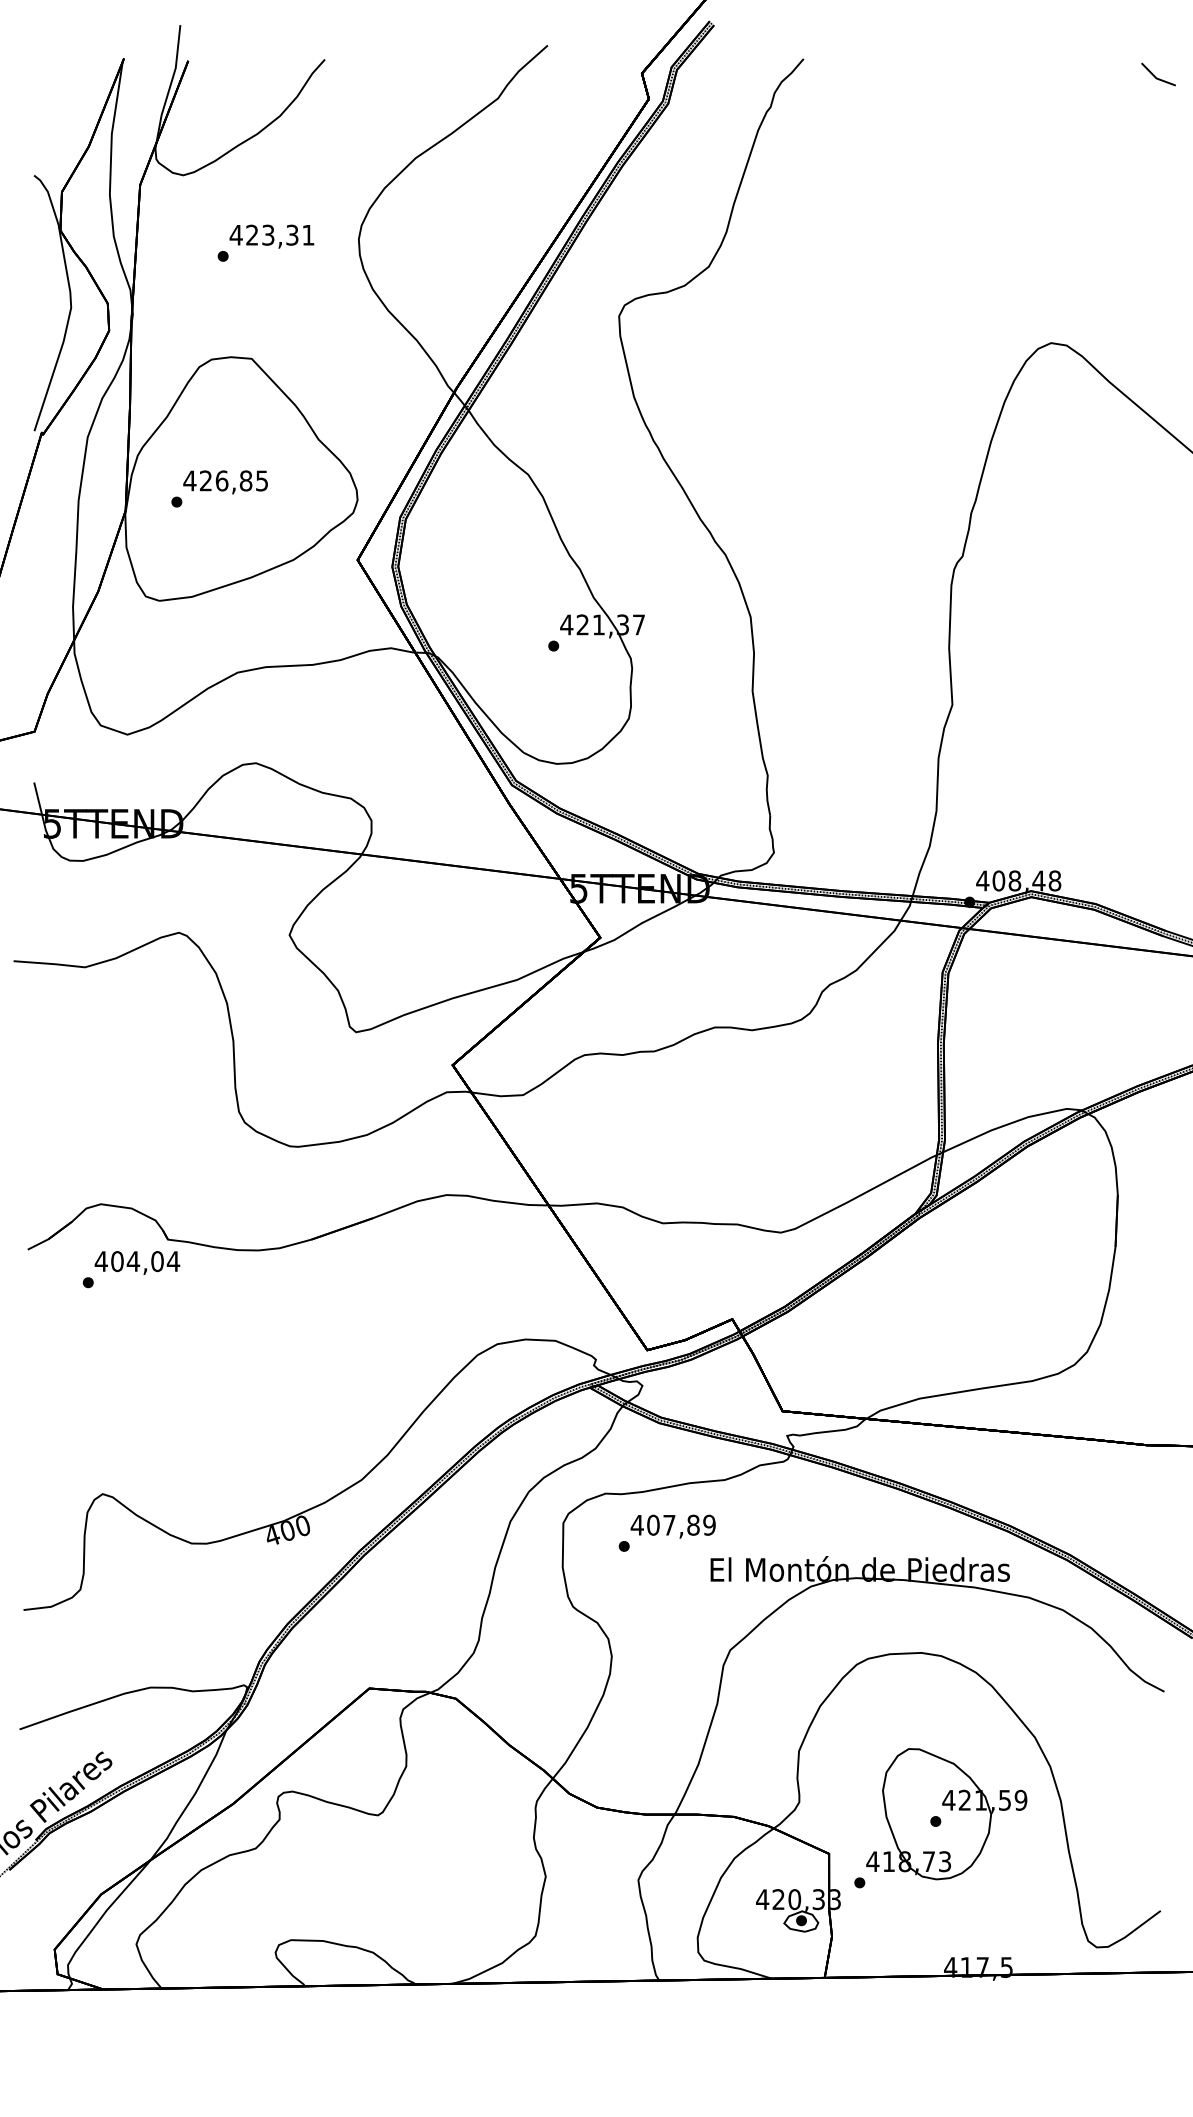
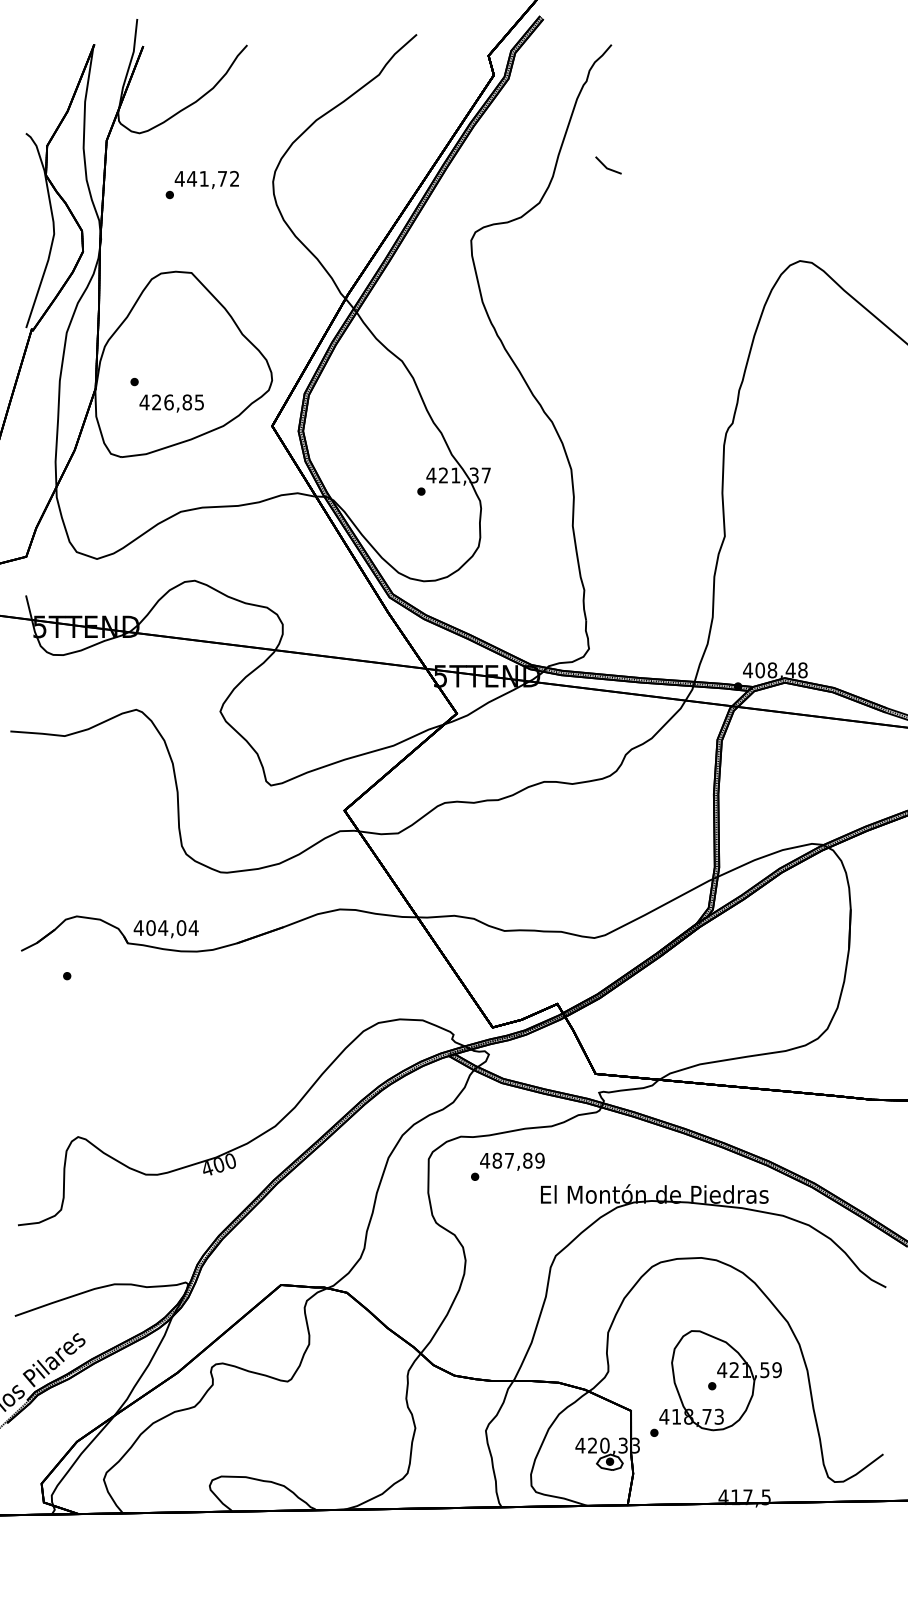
part: (1158, 74) -> (608, 165), moved
text: (279, 234) -> (212, 178), 423,31 -> 441,72
text: (225, 482) -> (171, 403), moved
text: (137, 1262) -> (166, 928), moved
text: (653, 1525) -> (497, 1160), 407,89 -> 487,89

